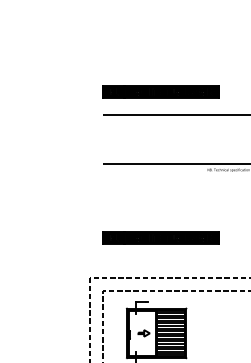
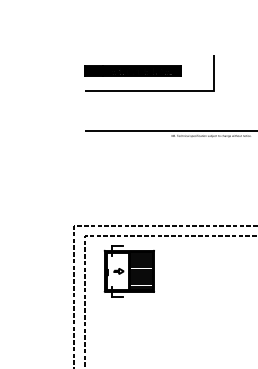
part: (160, 236) -> (132, 191), removed

